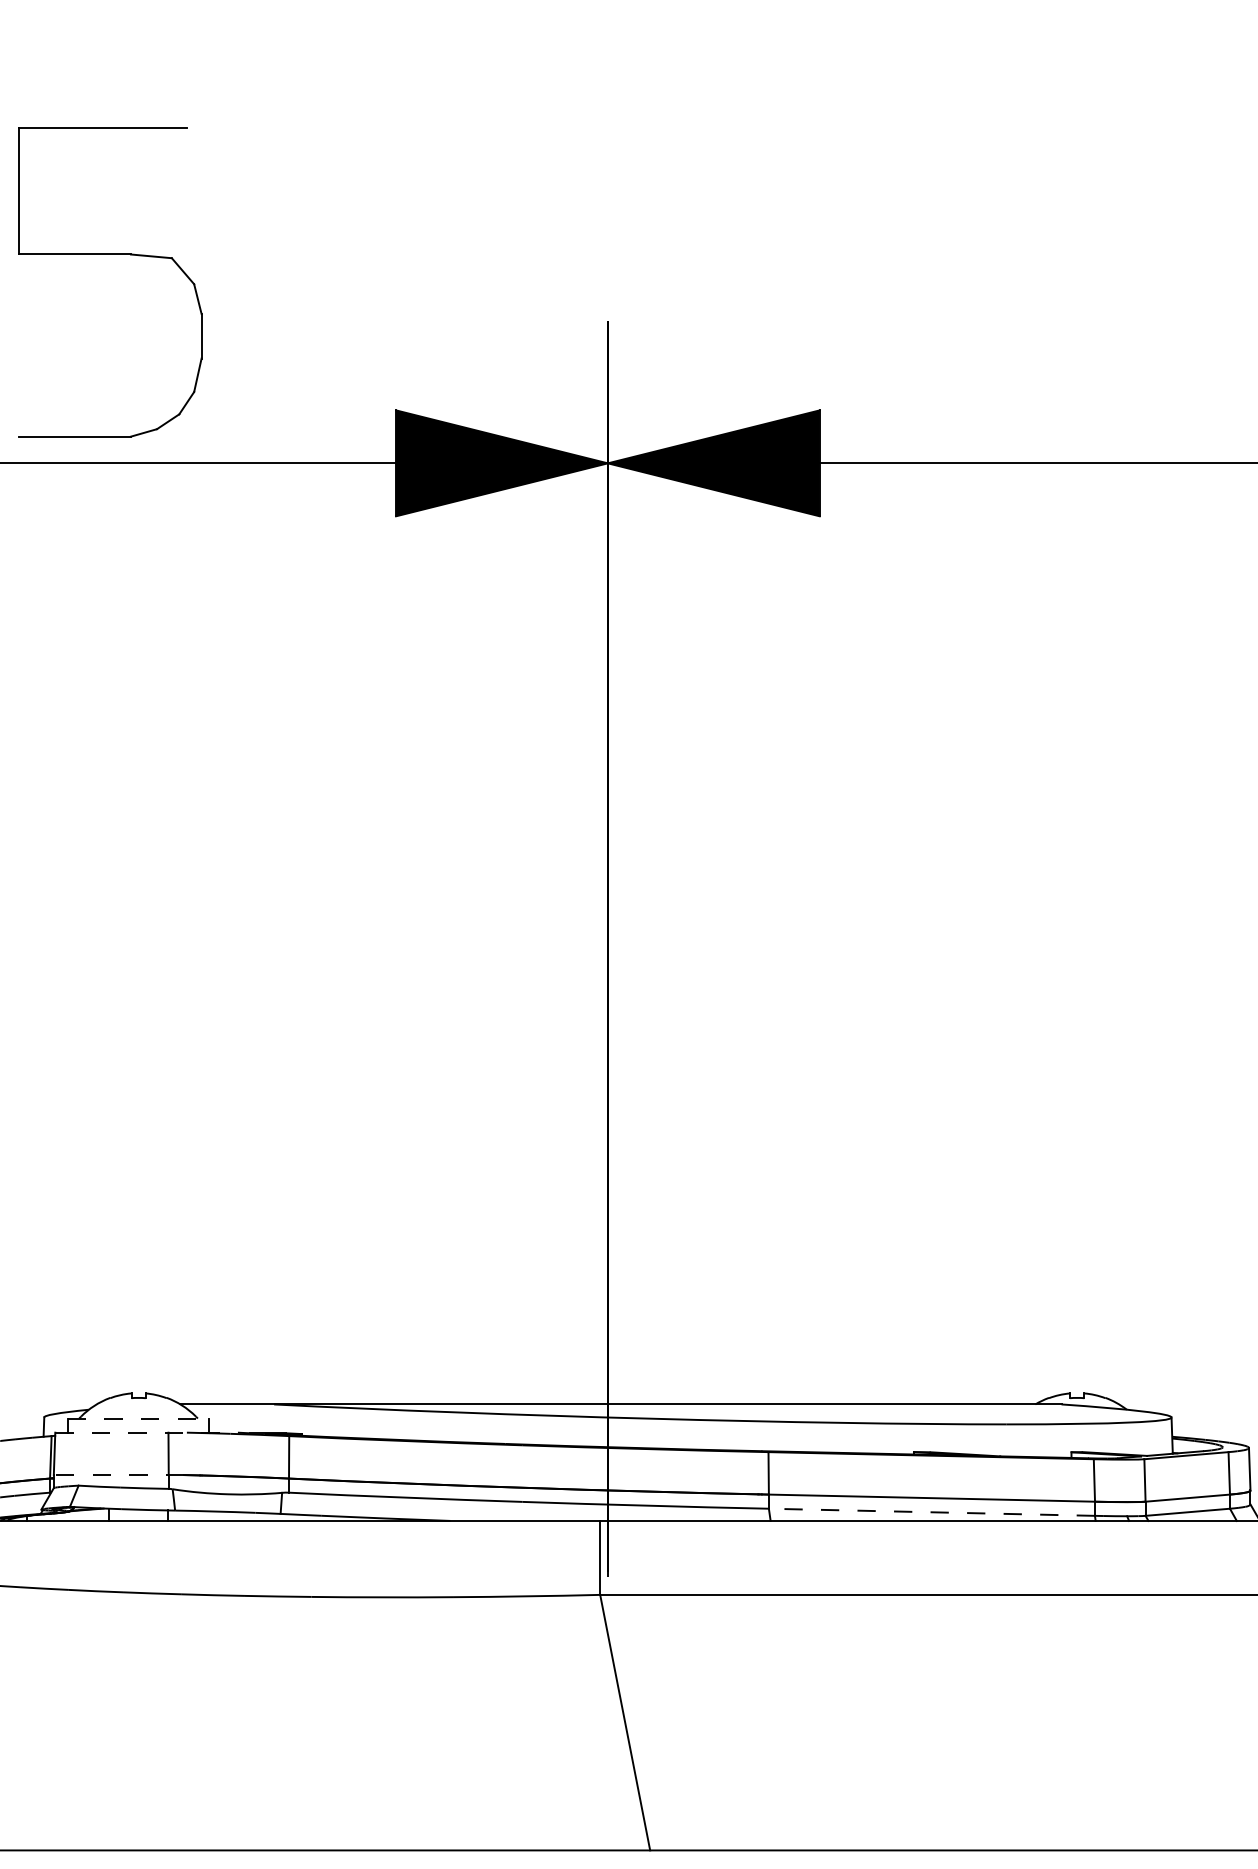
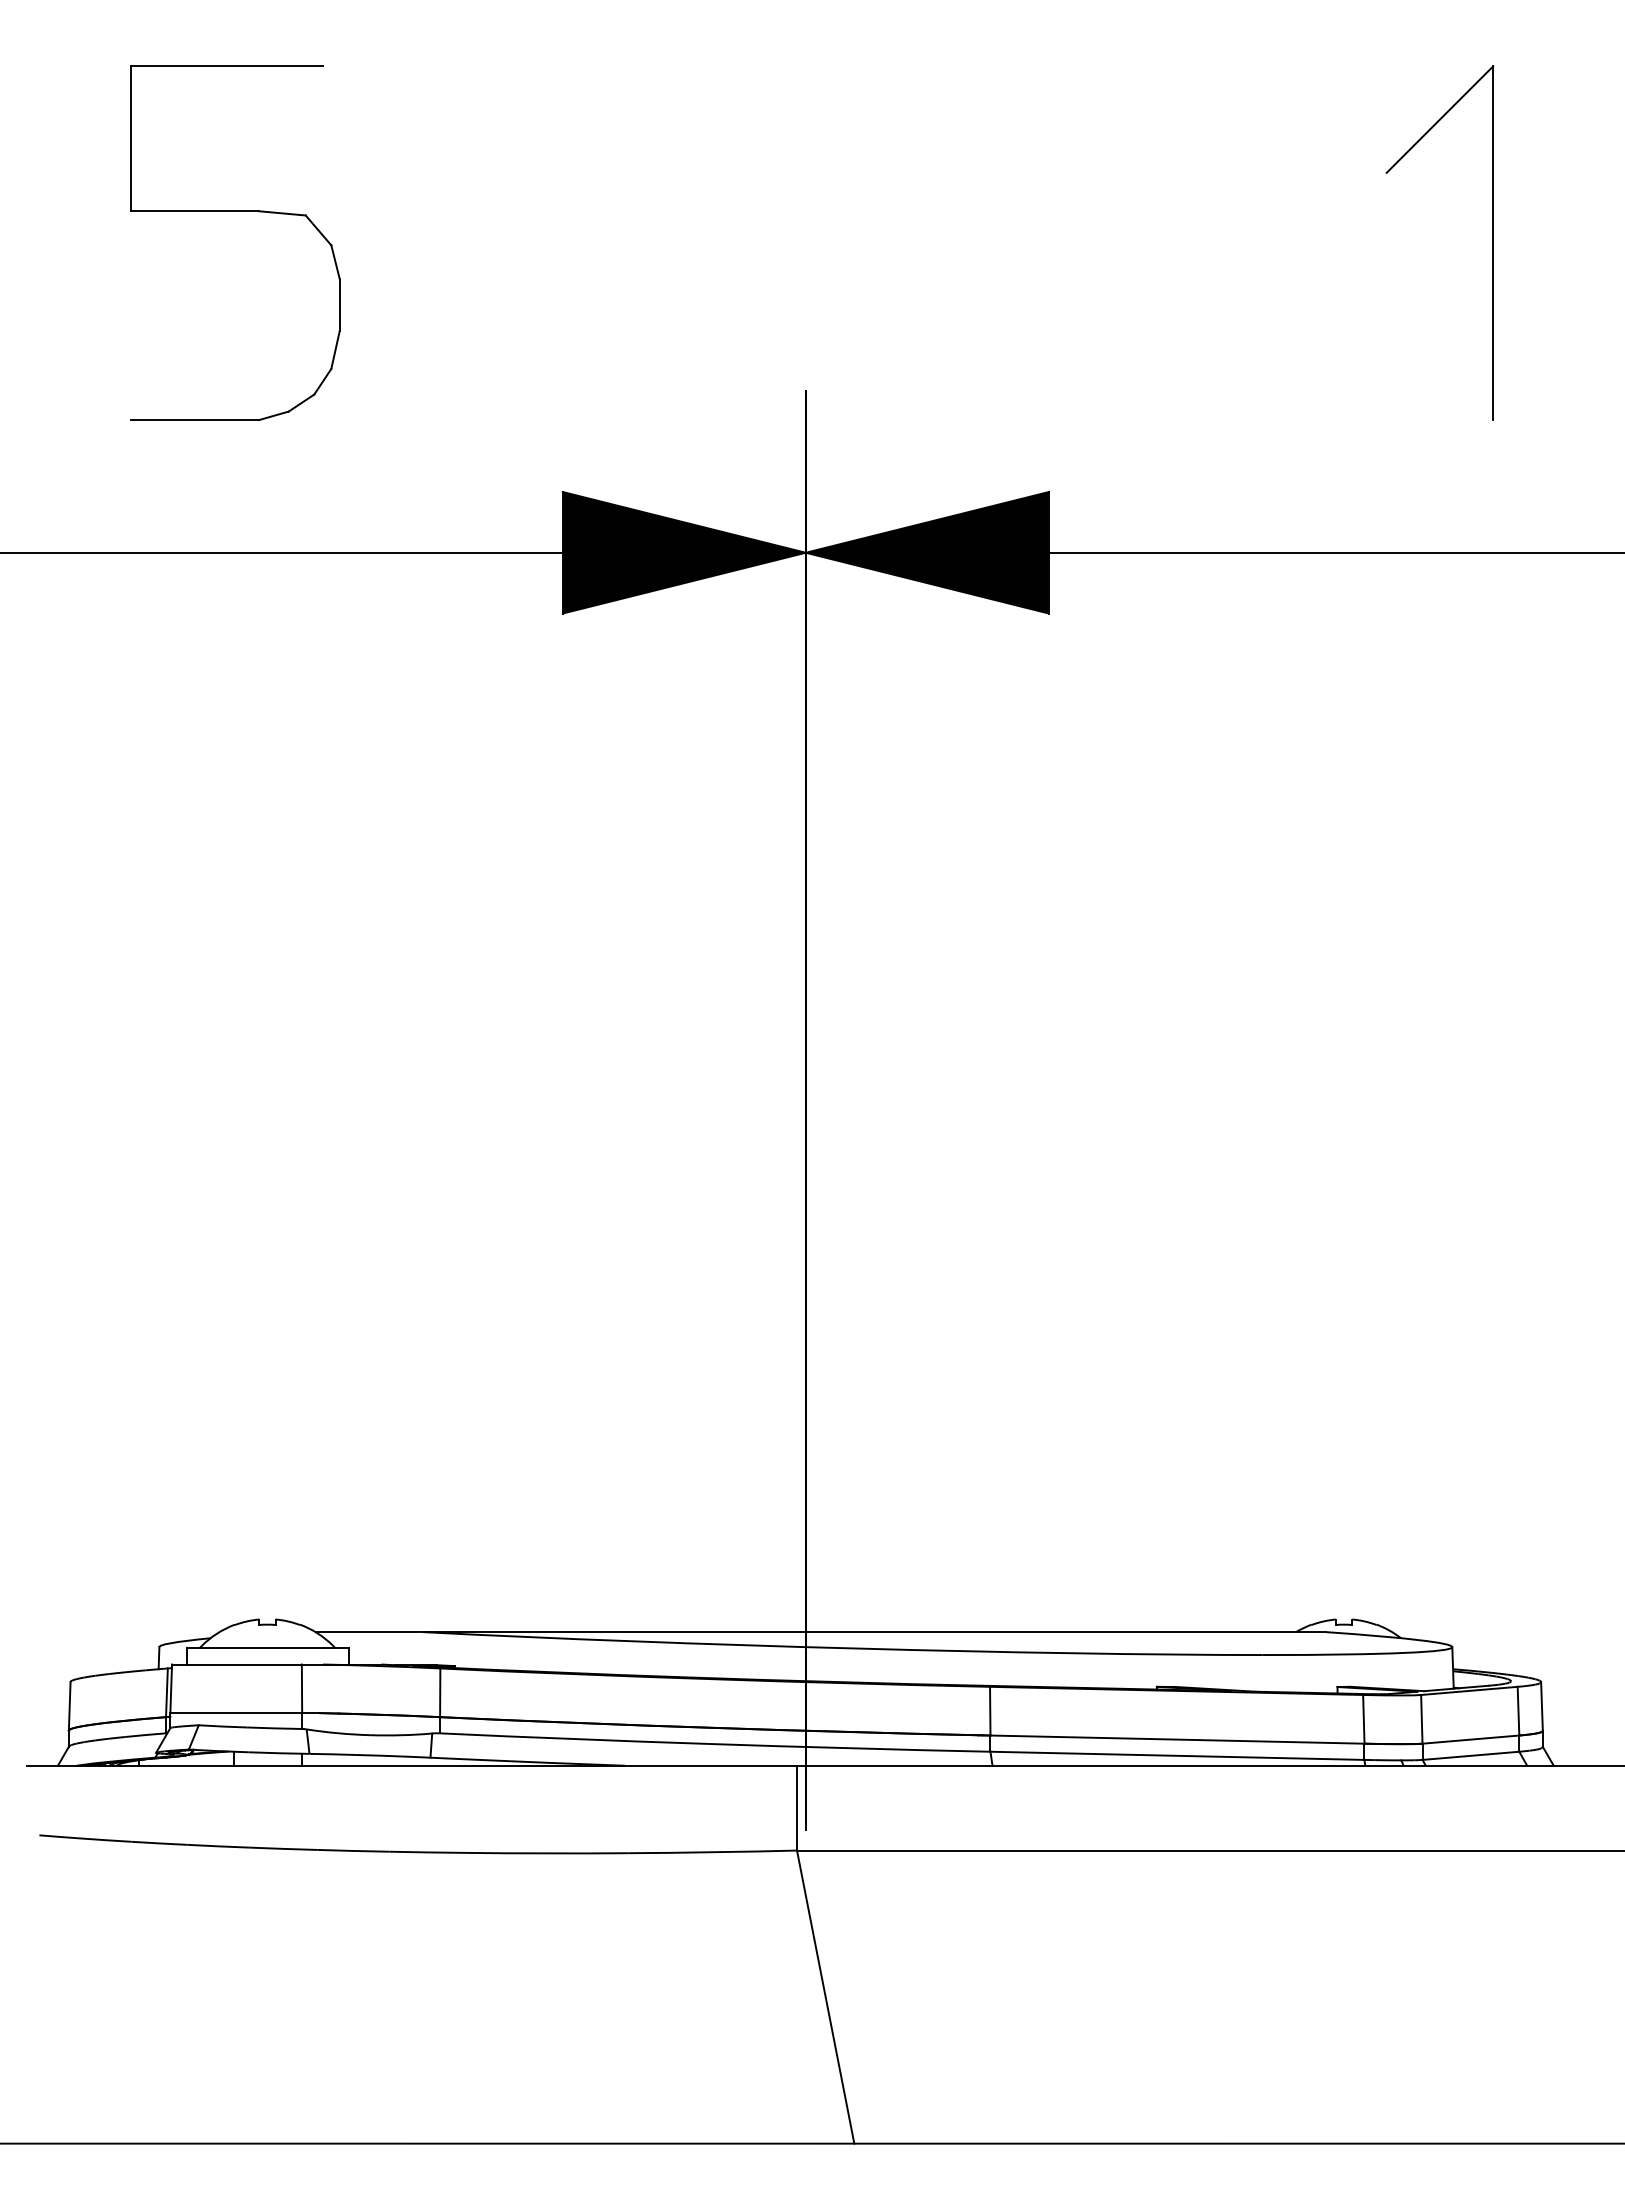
part: (1206, 192) -> (1492, 242), added
part: (110, 254) -> (235, 211), moved
line: (138, 1418) -> (267, 1648), dashed -> solid
line: (146, 1432) -> (276, 1664), dashed -> solid
line: (119, 1475) -> (245, 1713), dashed -> solid
line: (931, 1512) -> (1176, 1755), dashed -> solid

